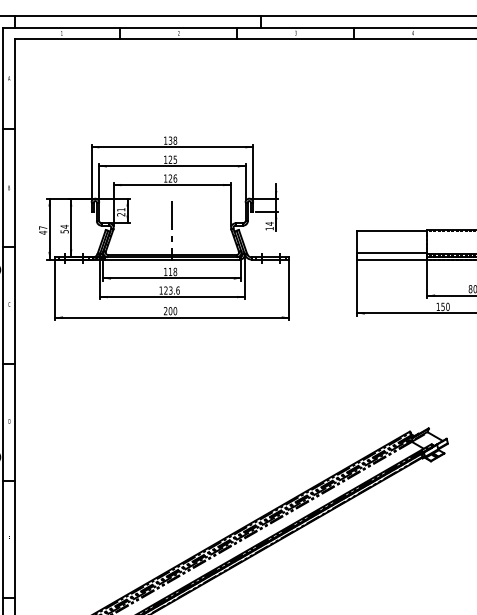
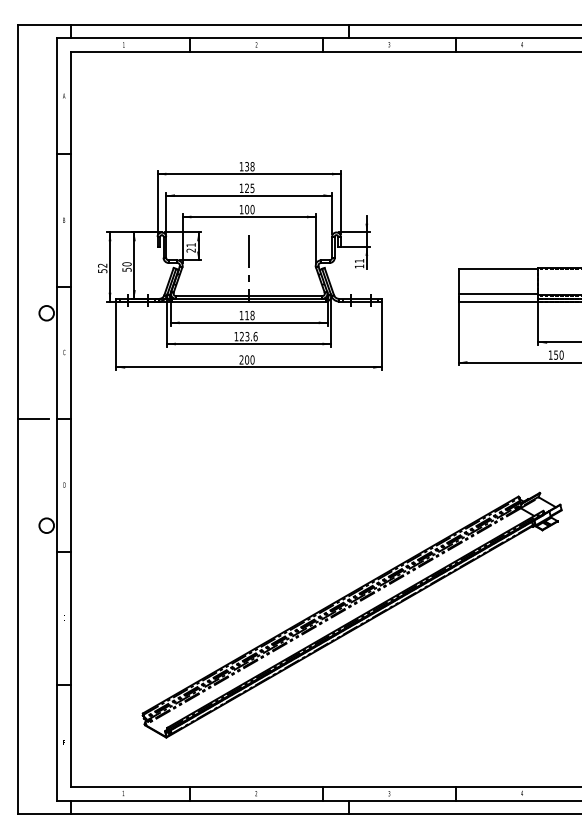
text: (172, 178) -> (249, 209), 126 -> 100
text: (269, 223) -> (359, 260), 14 -> 11
text: (64, 226) -> (126, 264), 54 -> 50
text: (43, 230) -> (102, 268), 47 -> 52

